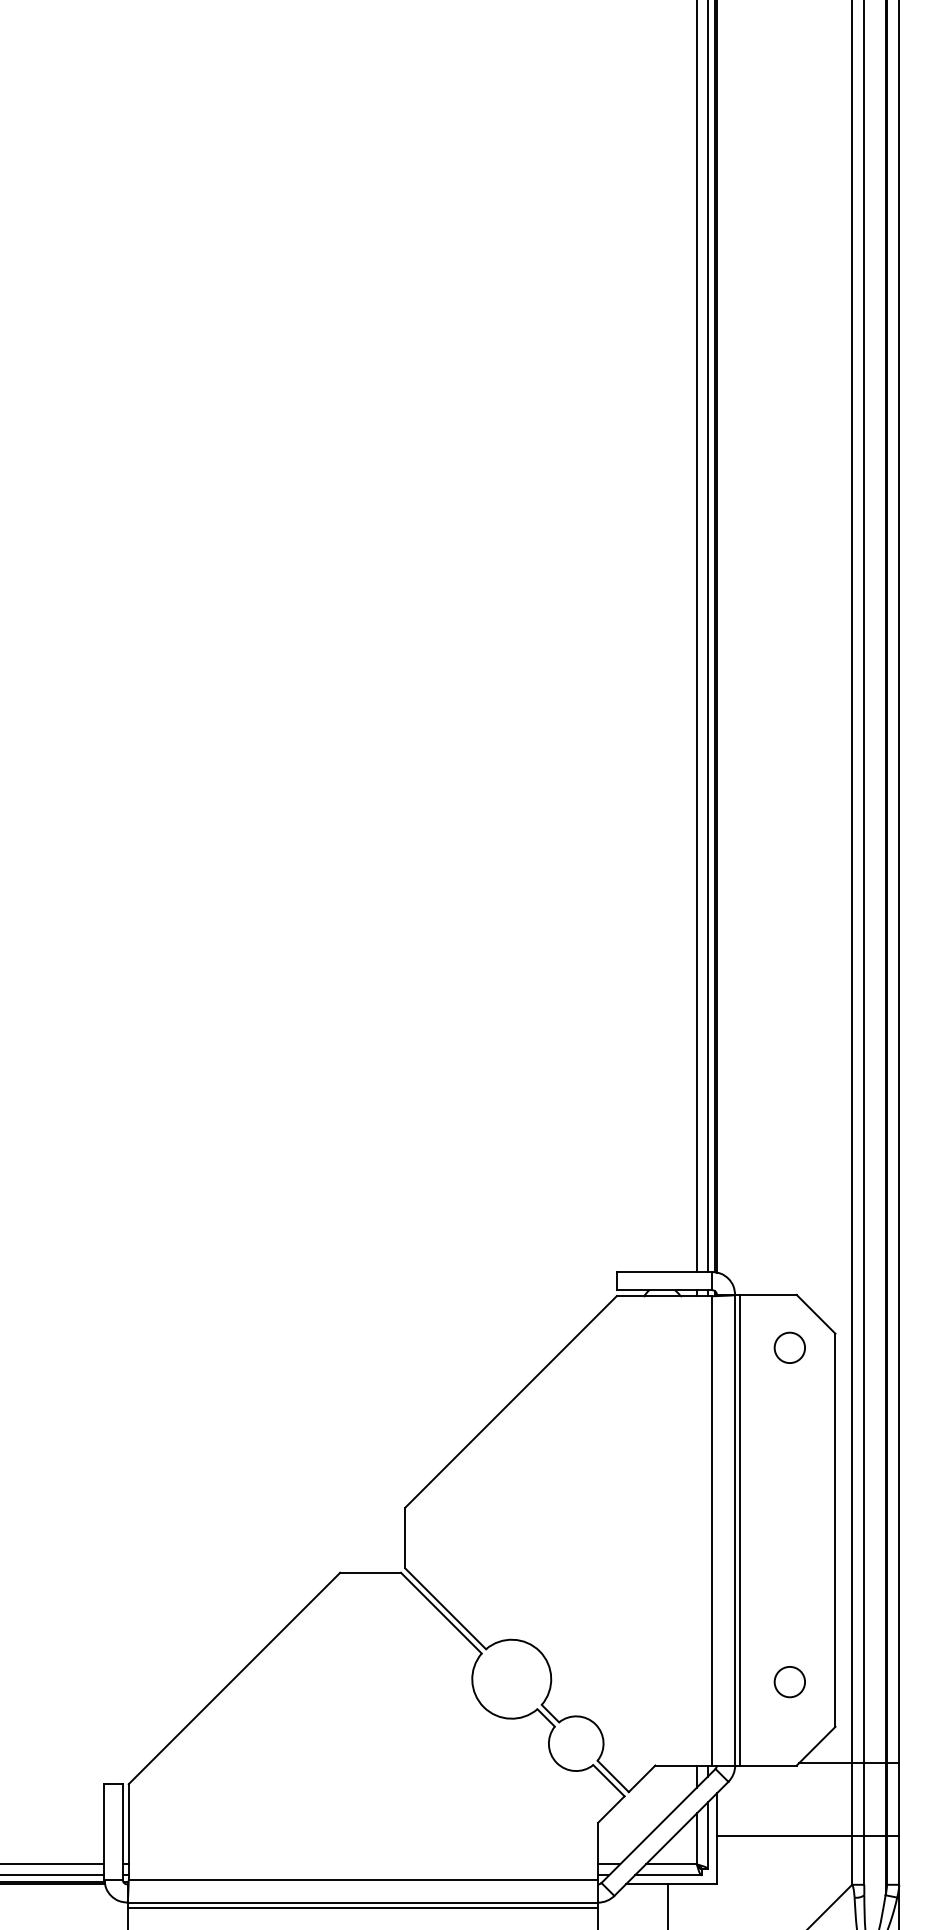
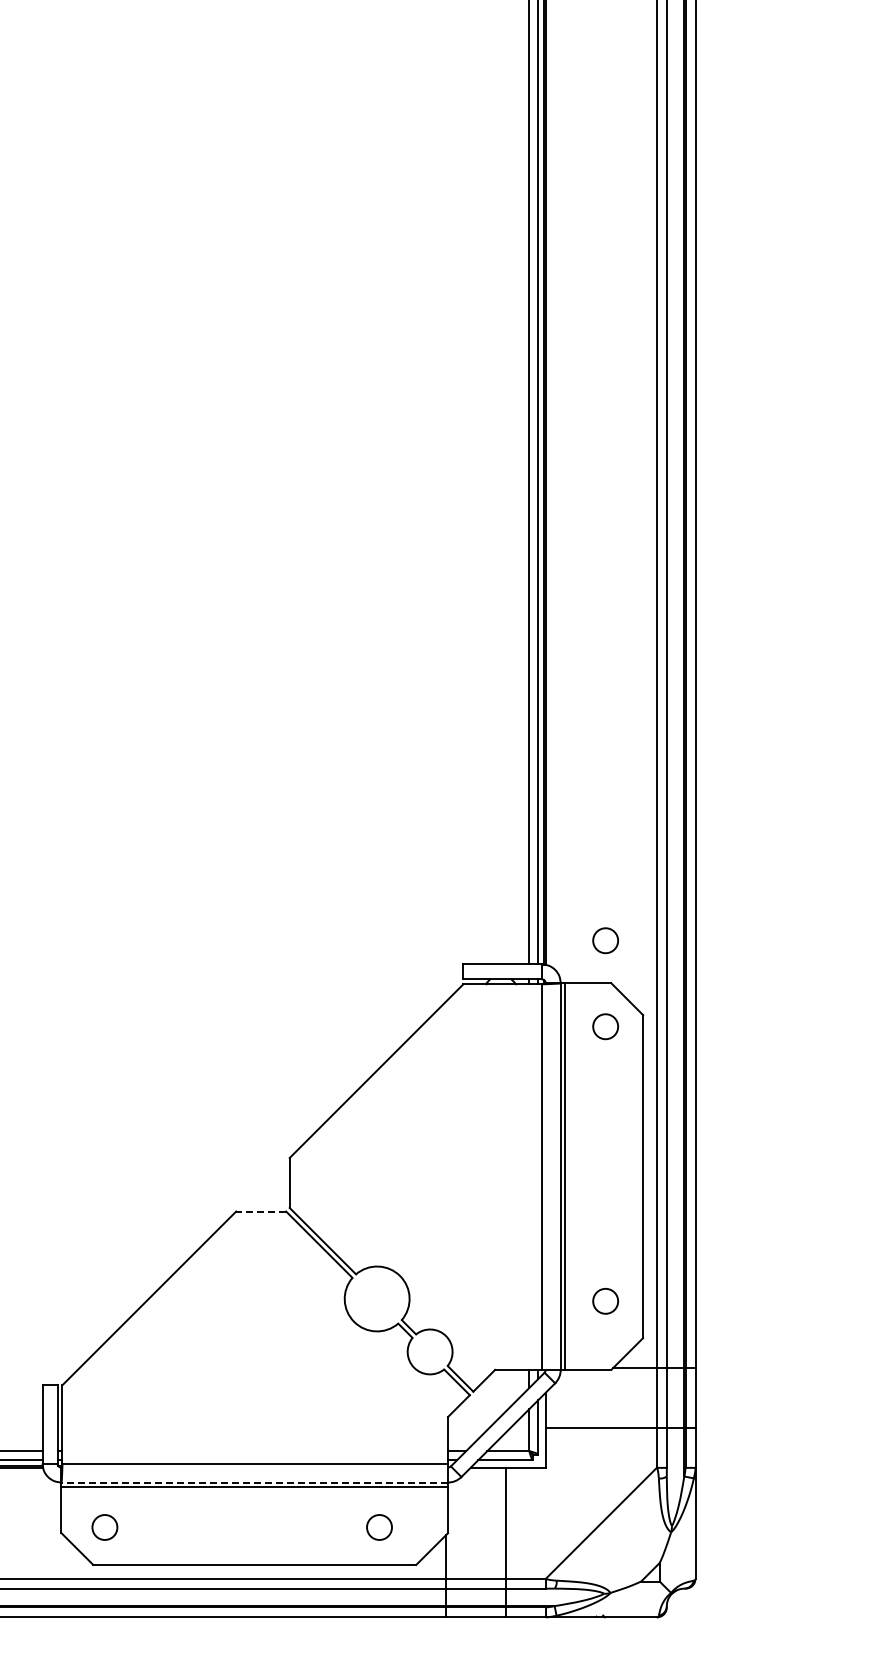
circle: (789, 1242) -> (605, 940), added
line: (370, 1572) -> (261, 1211), solid -> dashed
line: (362, 1902) -> (254, 1482), solid -> dashed

